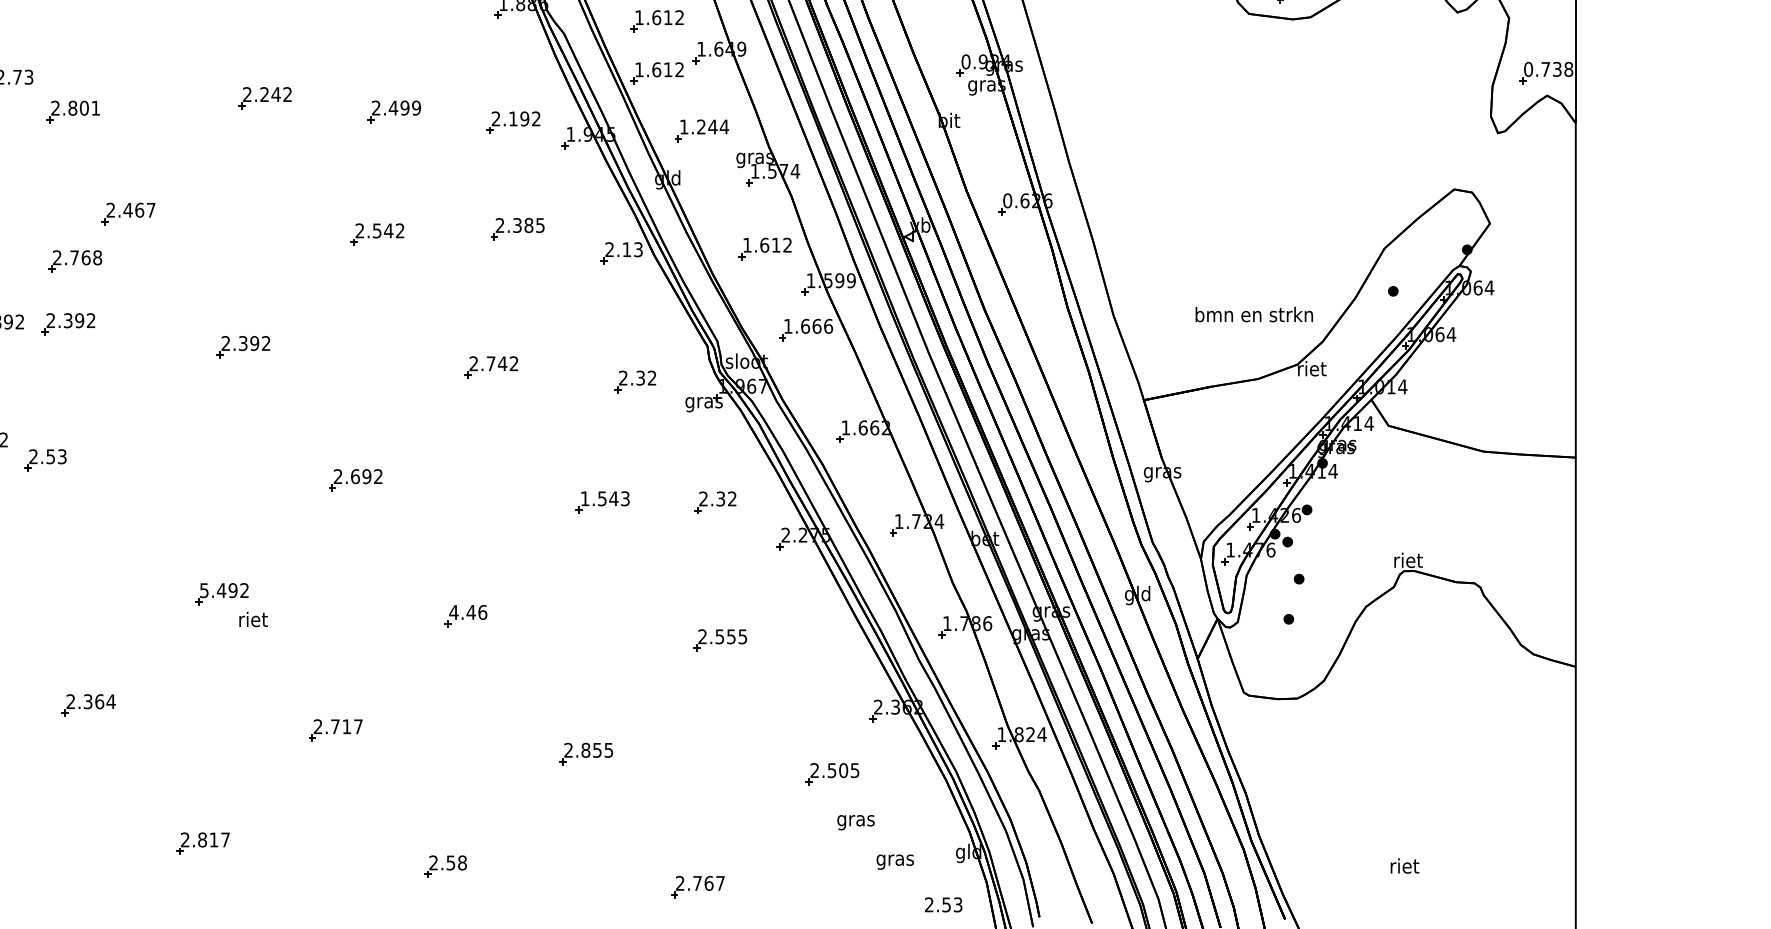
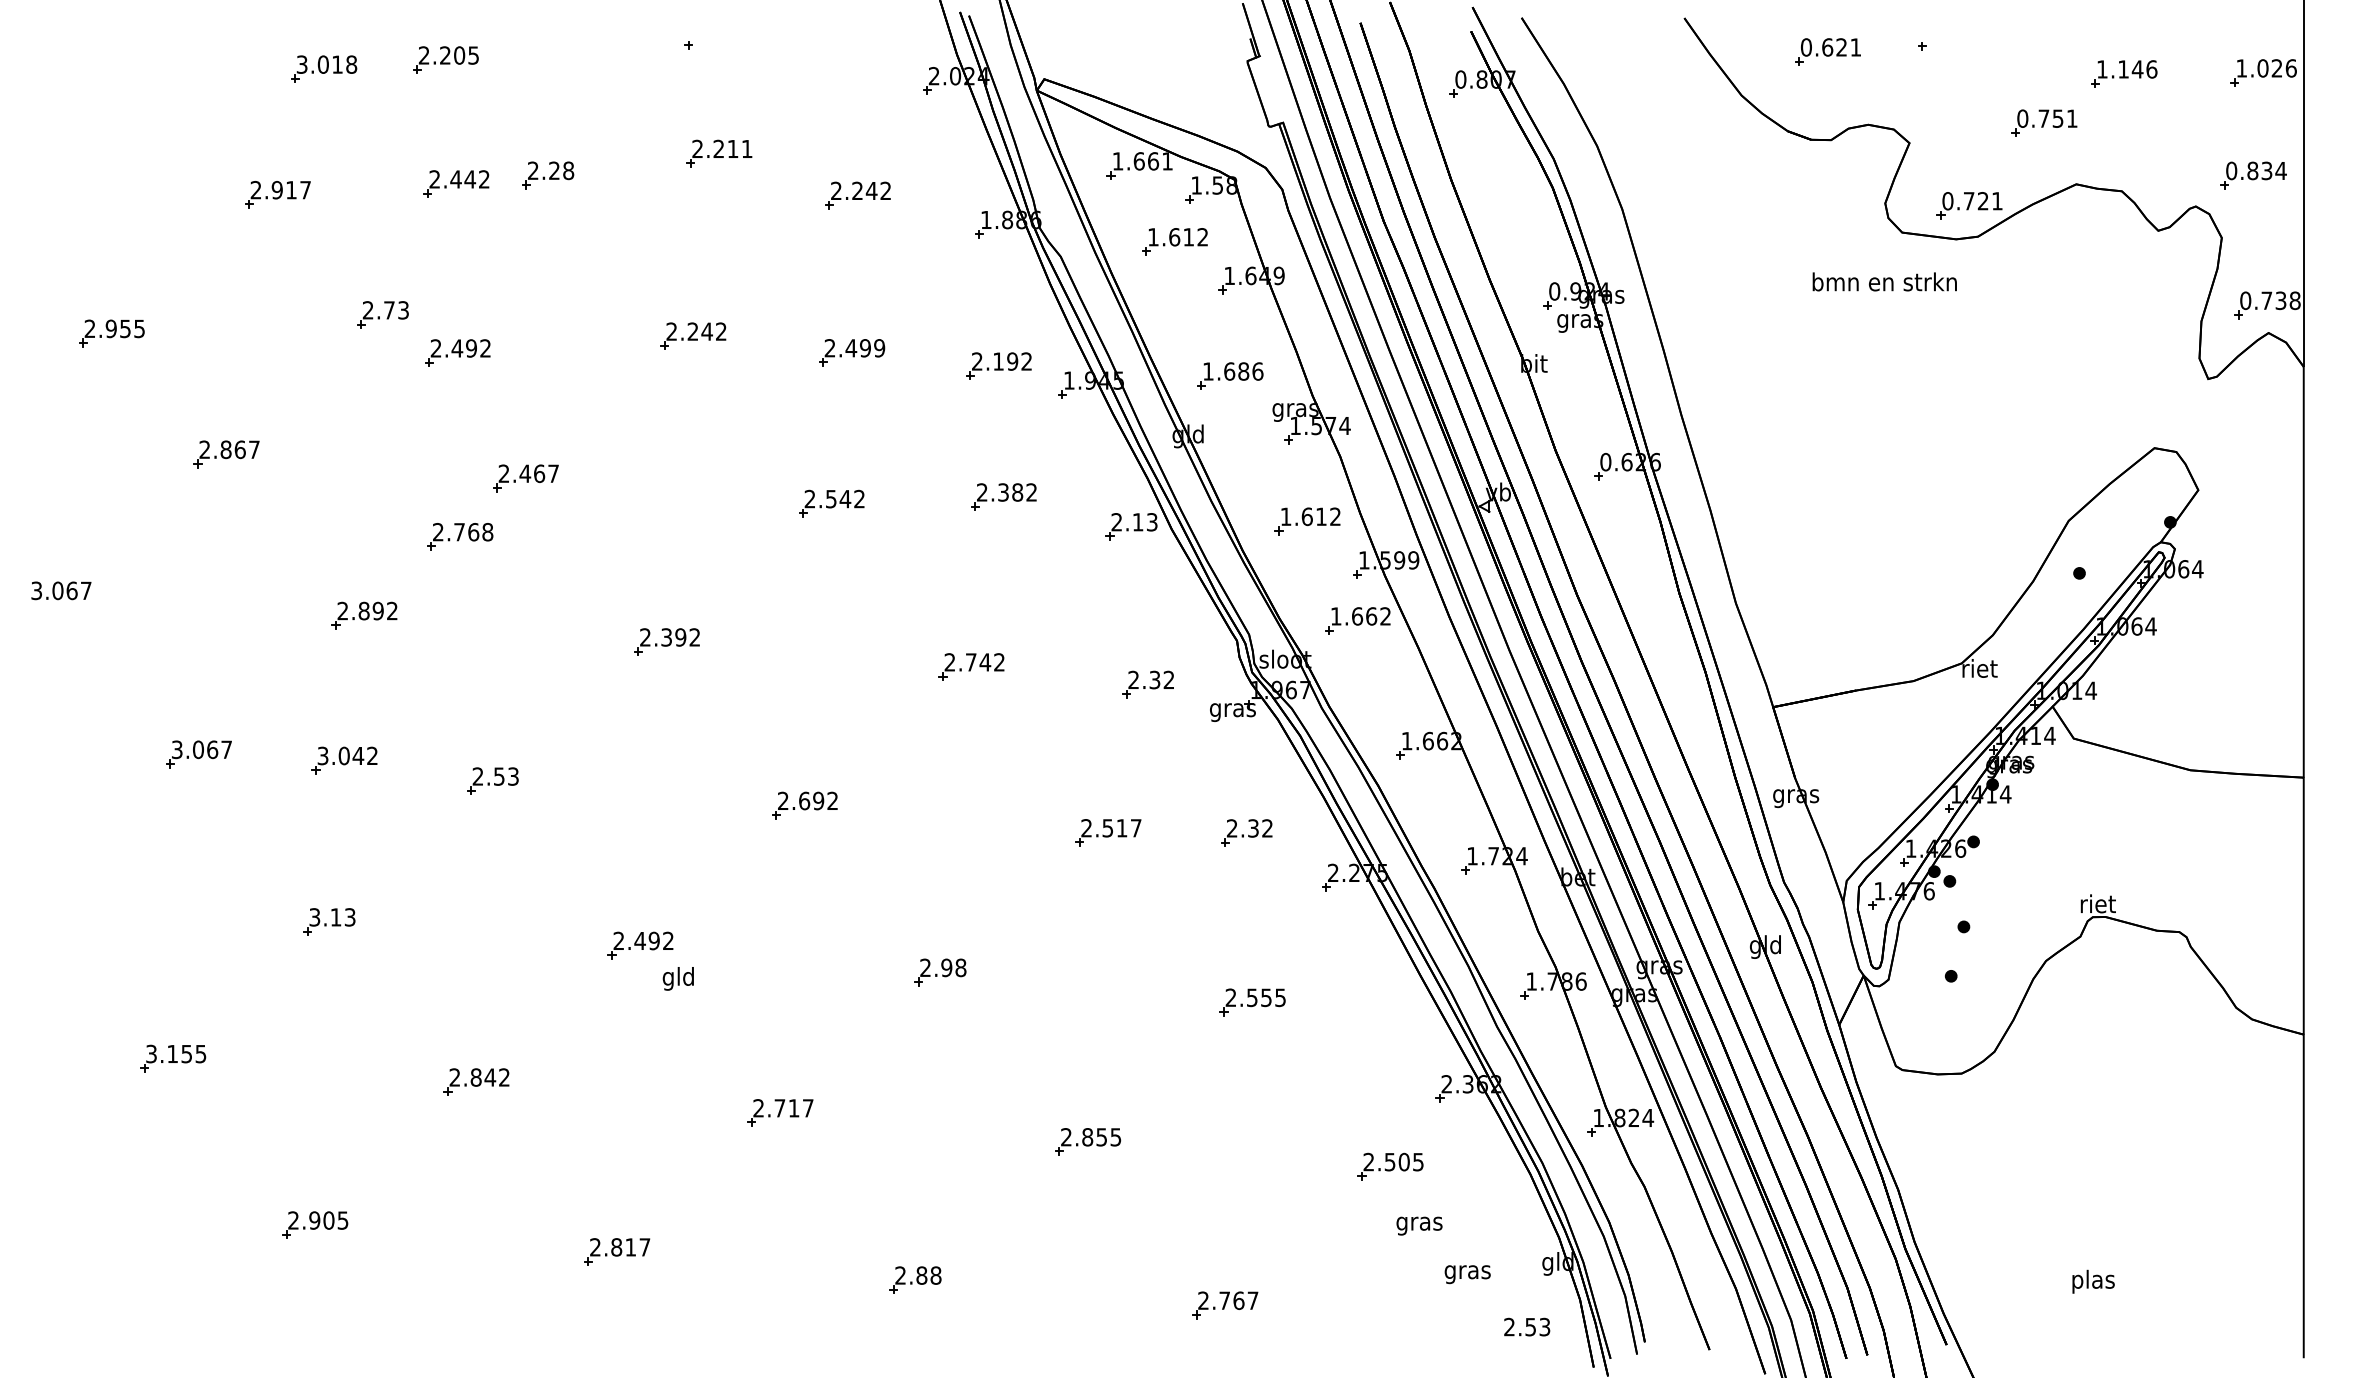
part: (656, 73) -> (1174, 305), removed
text: (83, 108) -> (470, 348), 2.801 -> 2.492
text: (712, 127) -> (1243, 371), 1.244 -> 1.686
text: (540, 225) -> (1031, 492), 2.385 -> 2.382
text: (1254, 314) -> (1884, 281), moved
part: (68, 324) -> (451, 613), removed
text: (828, 326) -> (1385, 616), 1.666 -> 1.662
part: (45, 459) -> (492, 780), moved
text: (605, 499) -> (1111, 828), 1.543 -> 2.517
text: (204, 590) -> (618, 940), 5.492 -> 2.492
text: (467, 612) -> (942, 967), 4.46 -> 2.98
text: (253, 621) -> (679, 978), riet -> gld
text: (99, 701) -> (490, 1077), 2.364 -> 2.842
text: (450, 862) -> (921, 1275), 2.58 -> 2.88
text: (1404, 867) -> (2093, 1281), riet -> plas

